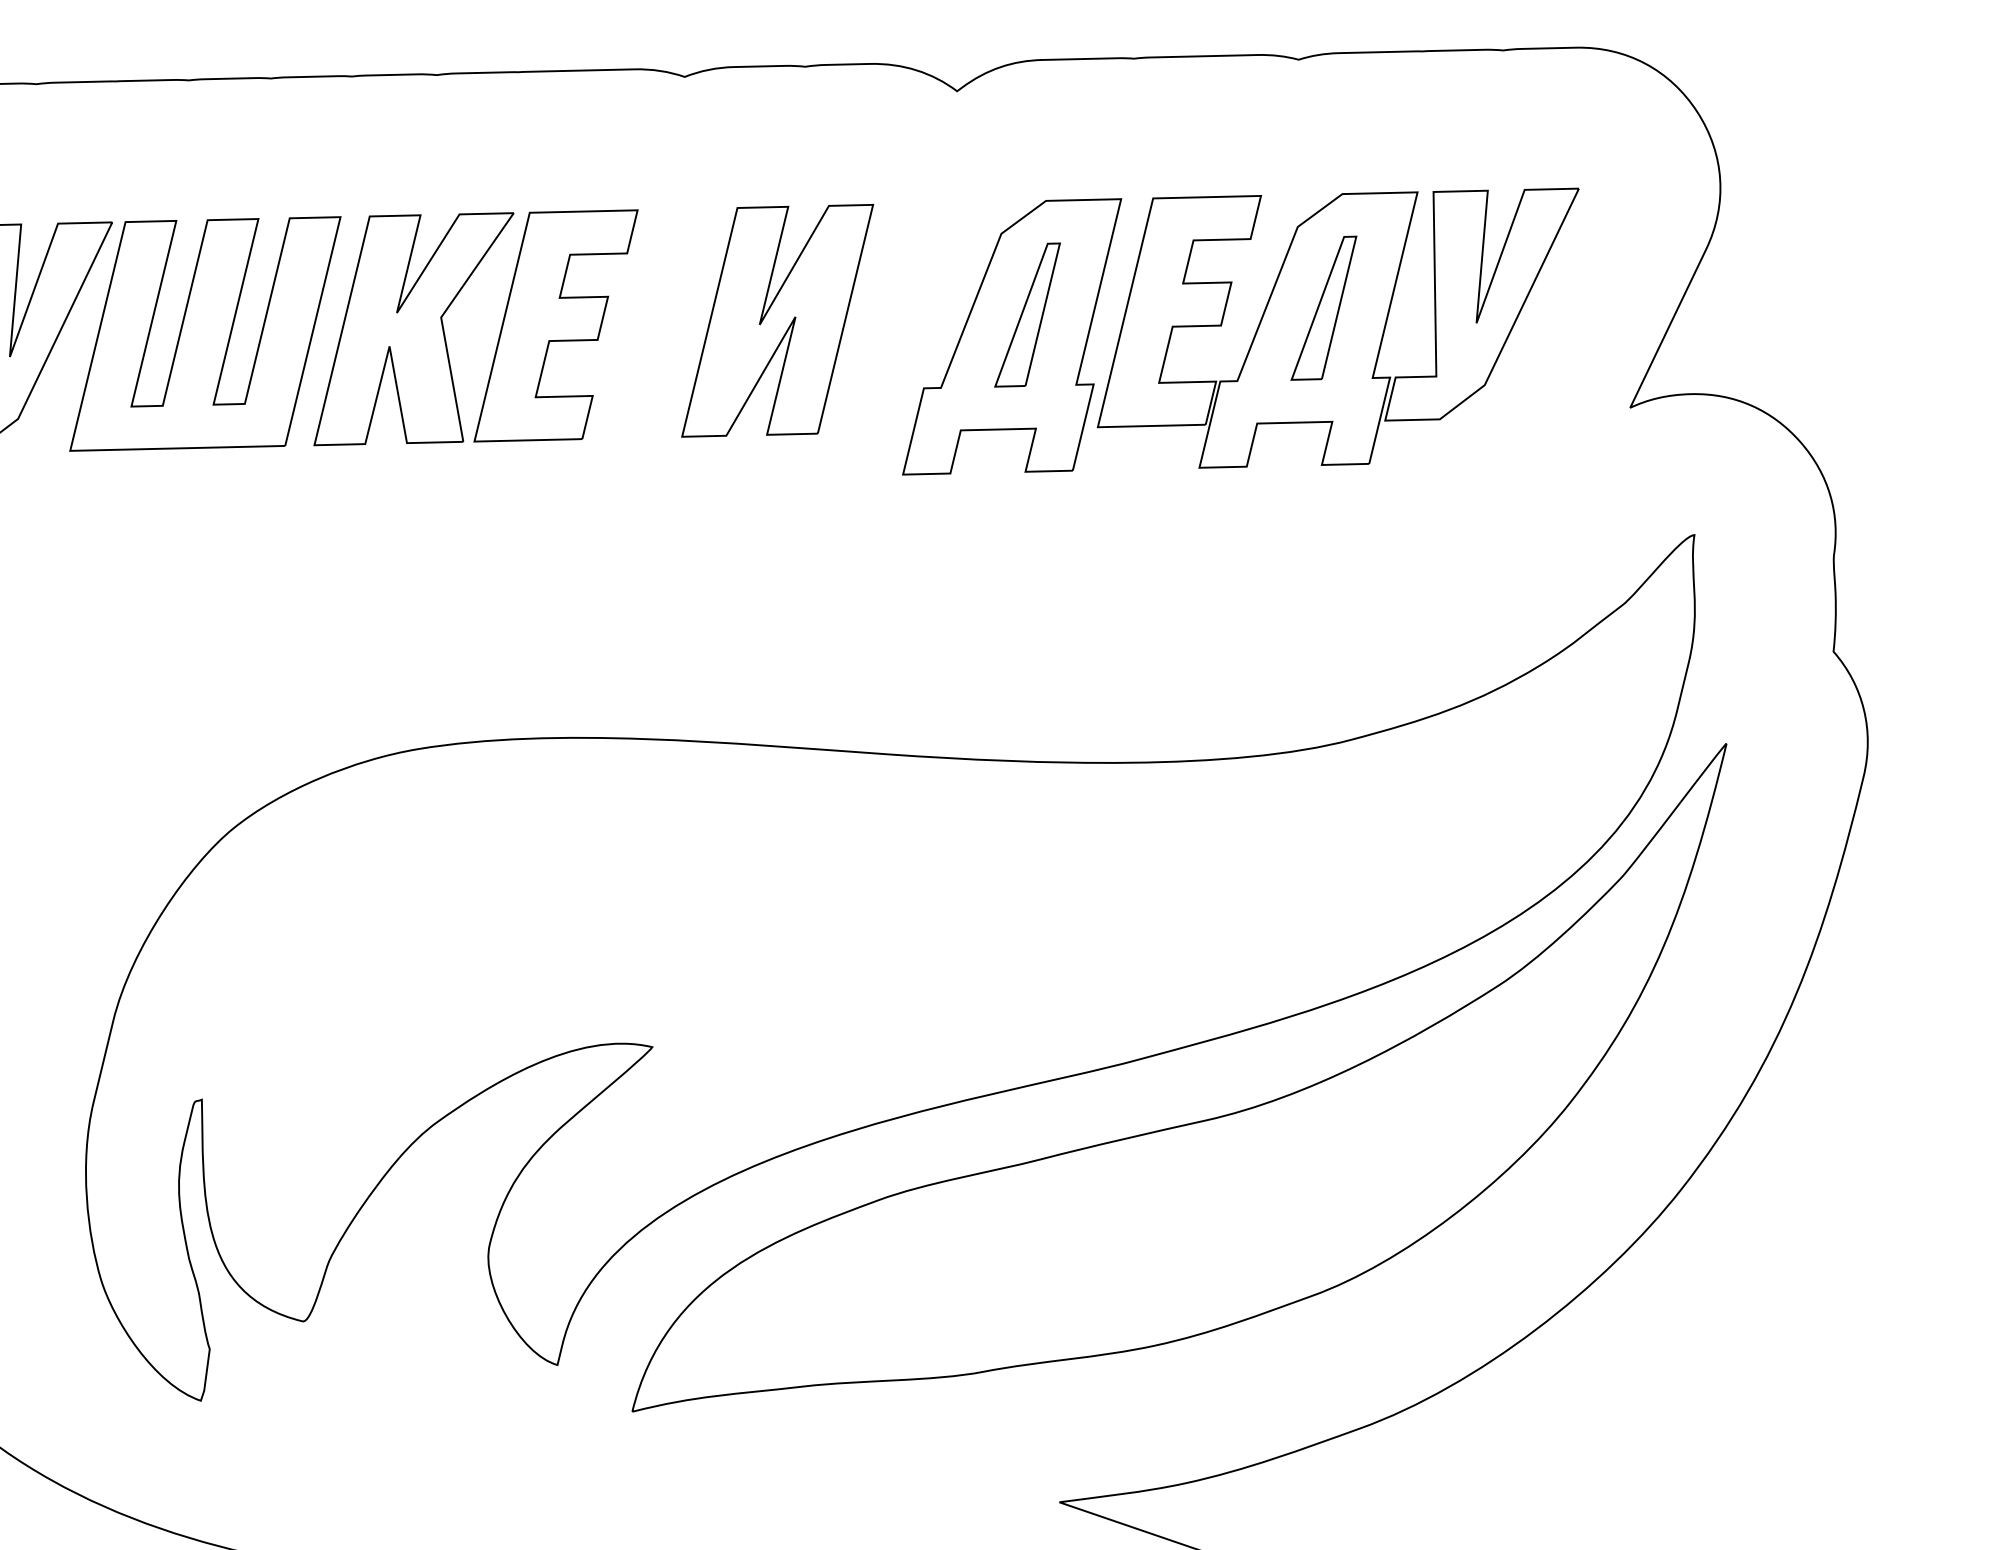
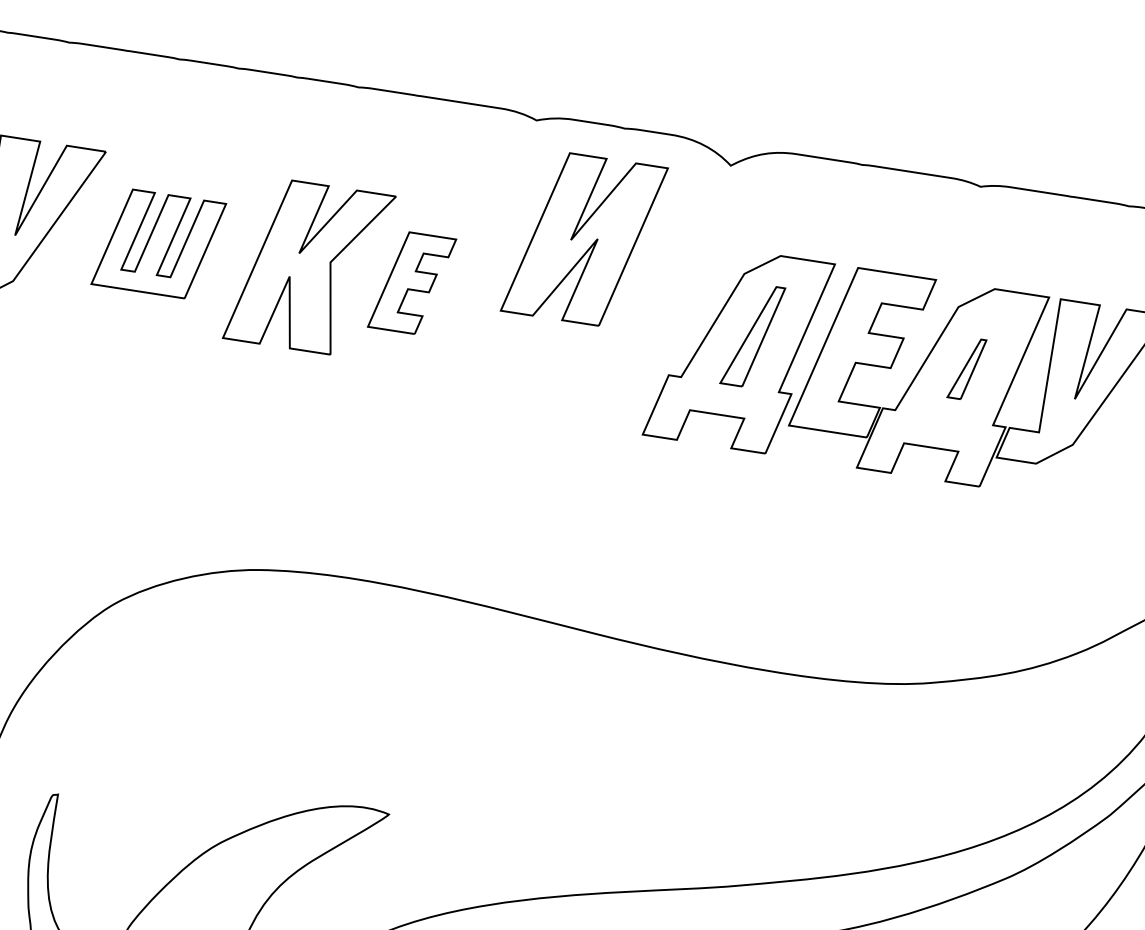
part: (1323, 307) -> (966, 368), size x0.6
part: (777, 320) -> (584, 239), moved
part: (555, 325) -> (411, 282), size x0.6
part: (205, 333) -> (158, 243), size x0.6

